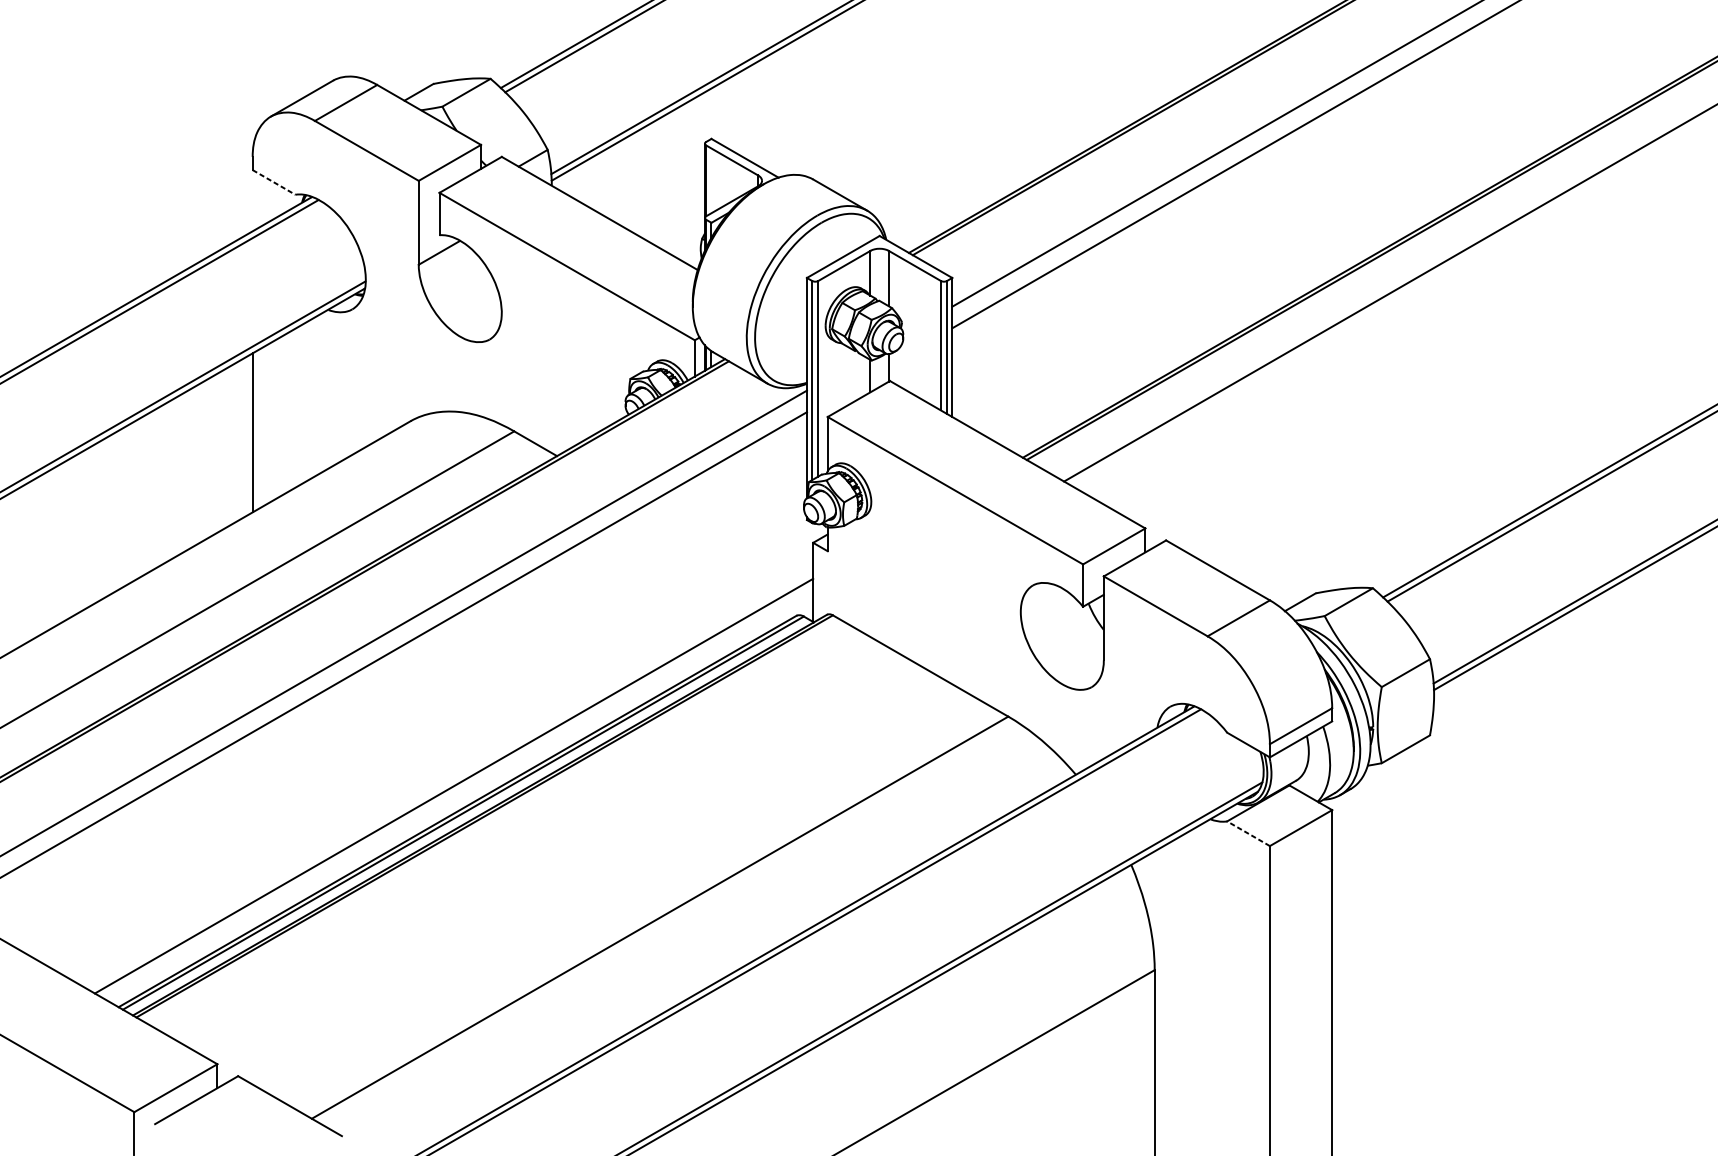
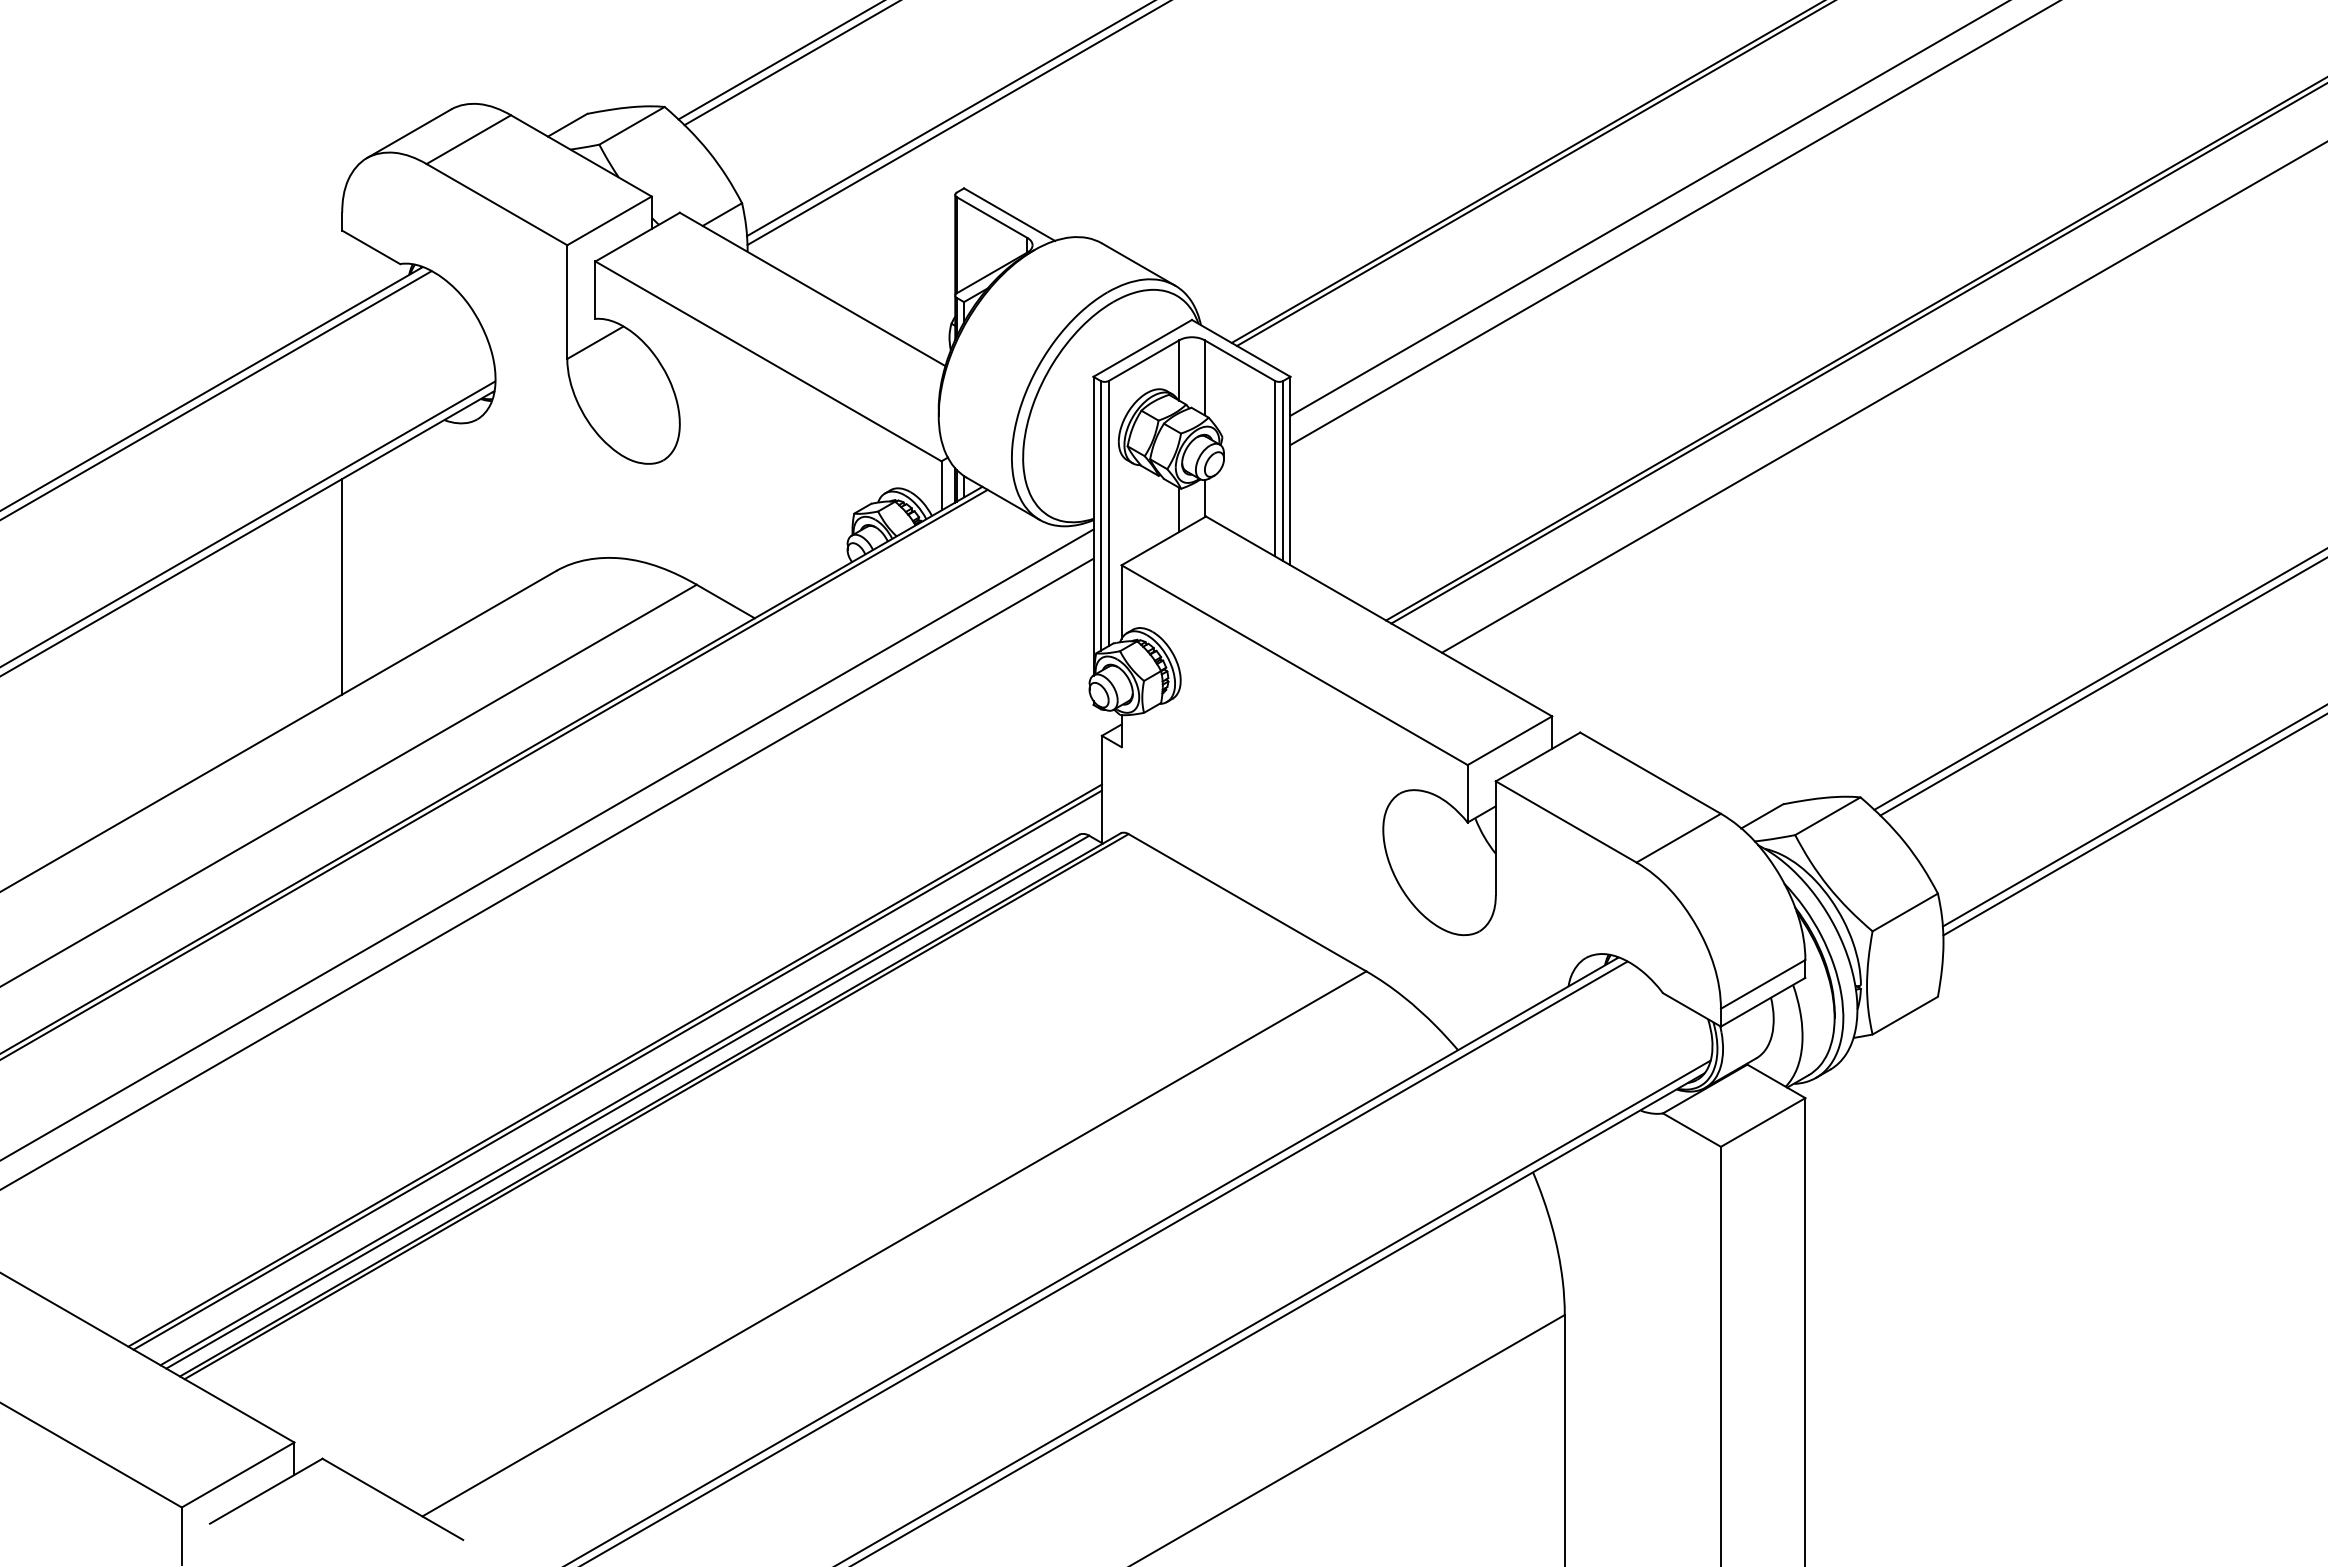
line: (274, 182) -> (371, 247), dashed -> solid
line: (455, 789) -> (617, 1069), added
line: (1248, 833) -> (1691, 1129), dashed -> solid

